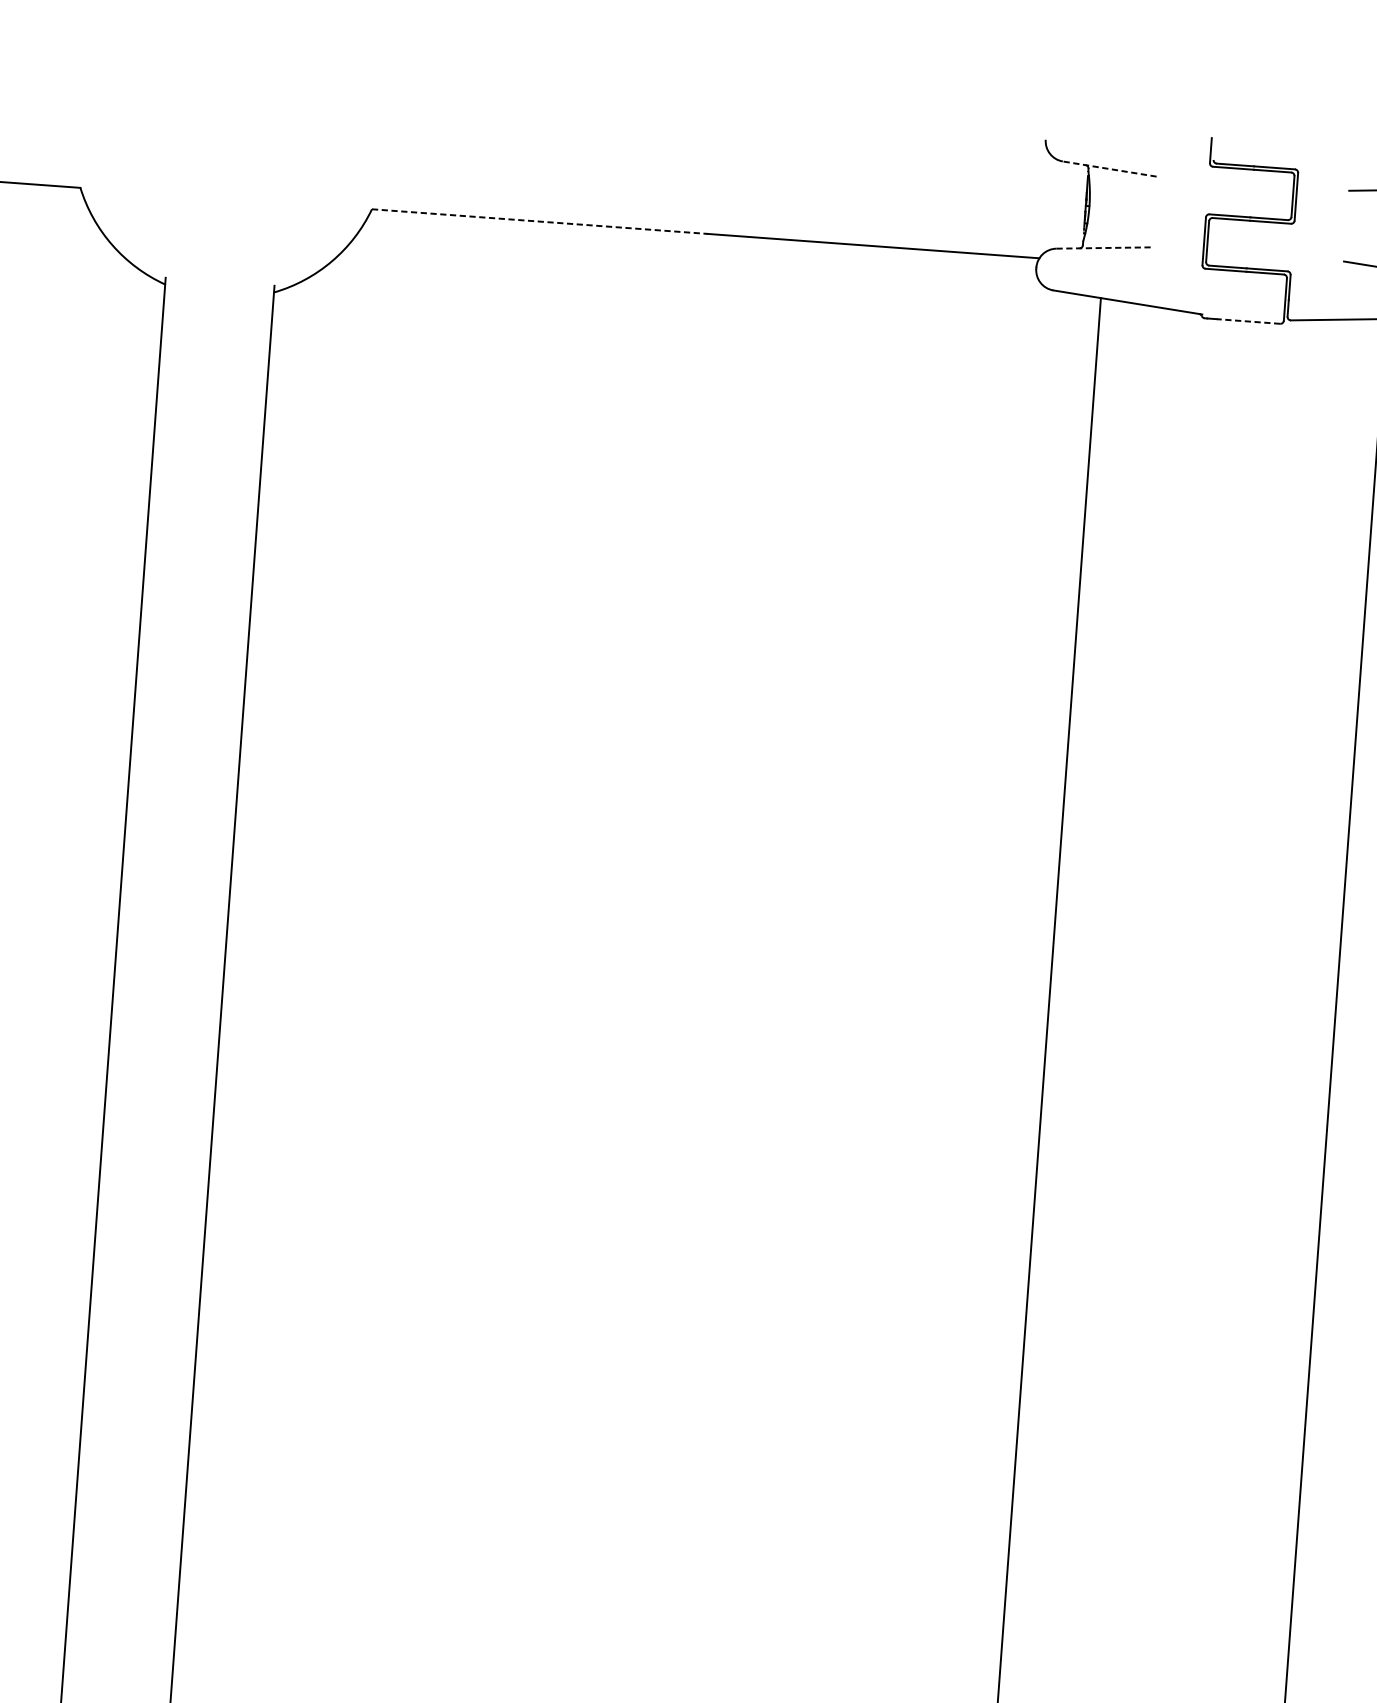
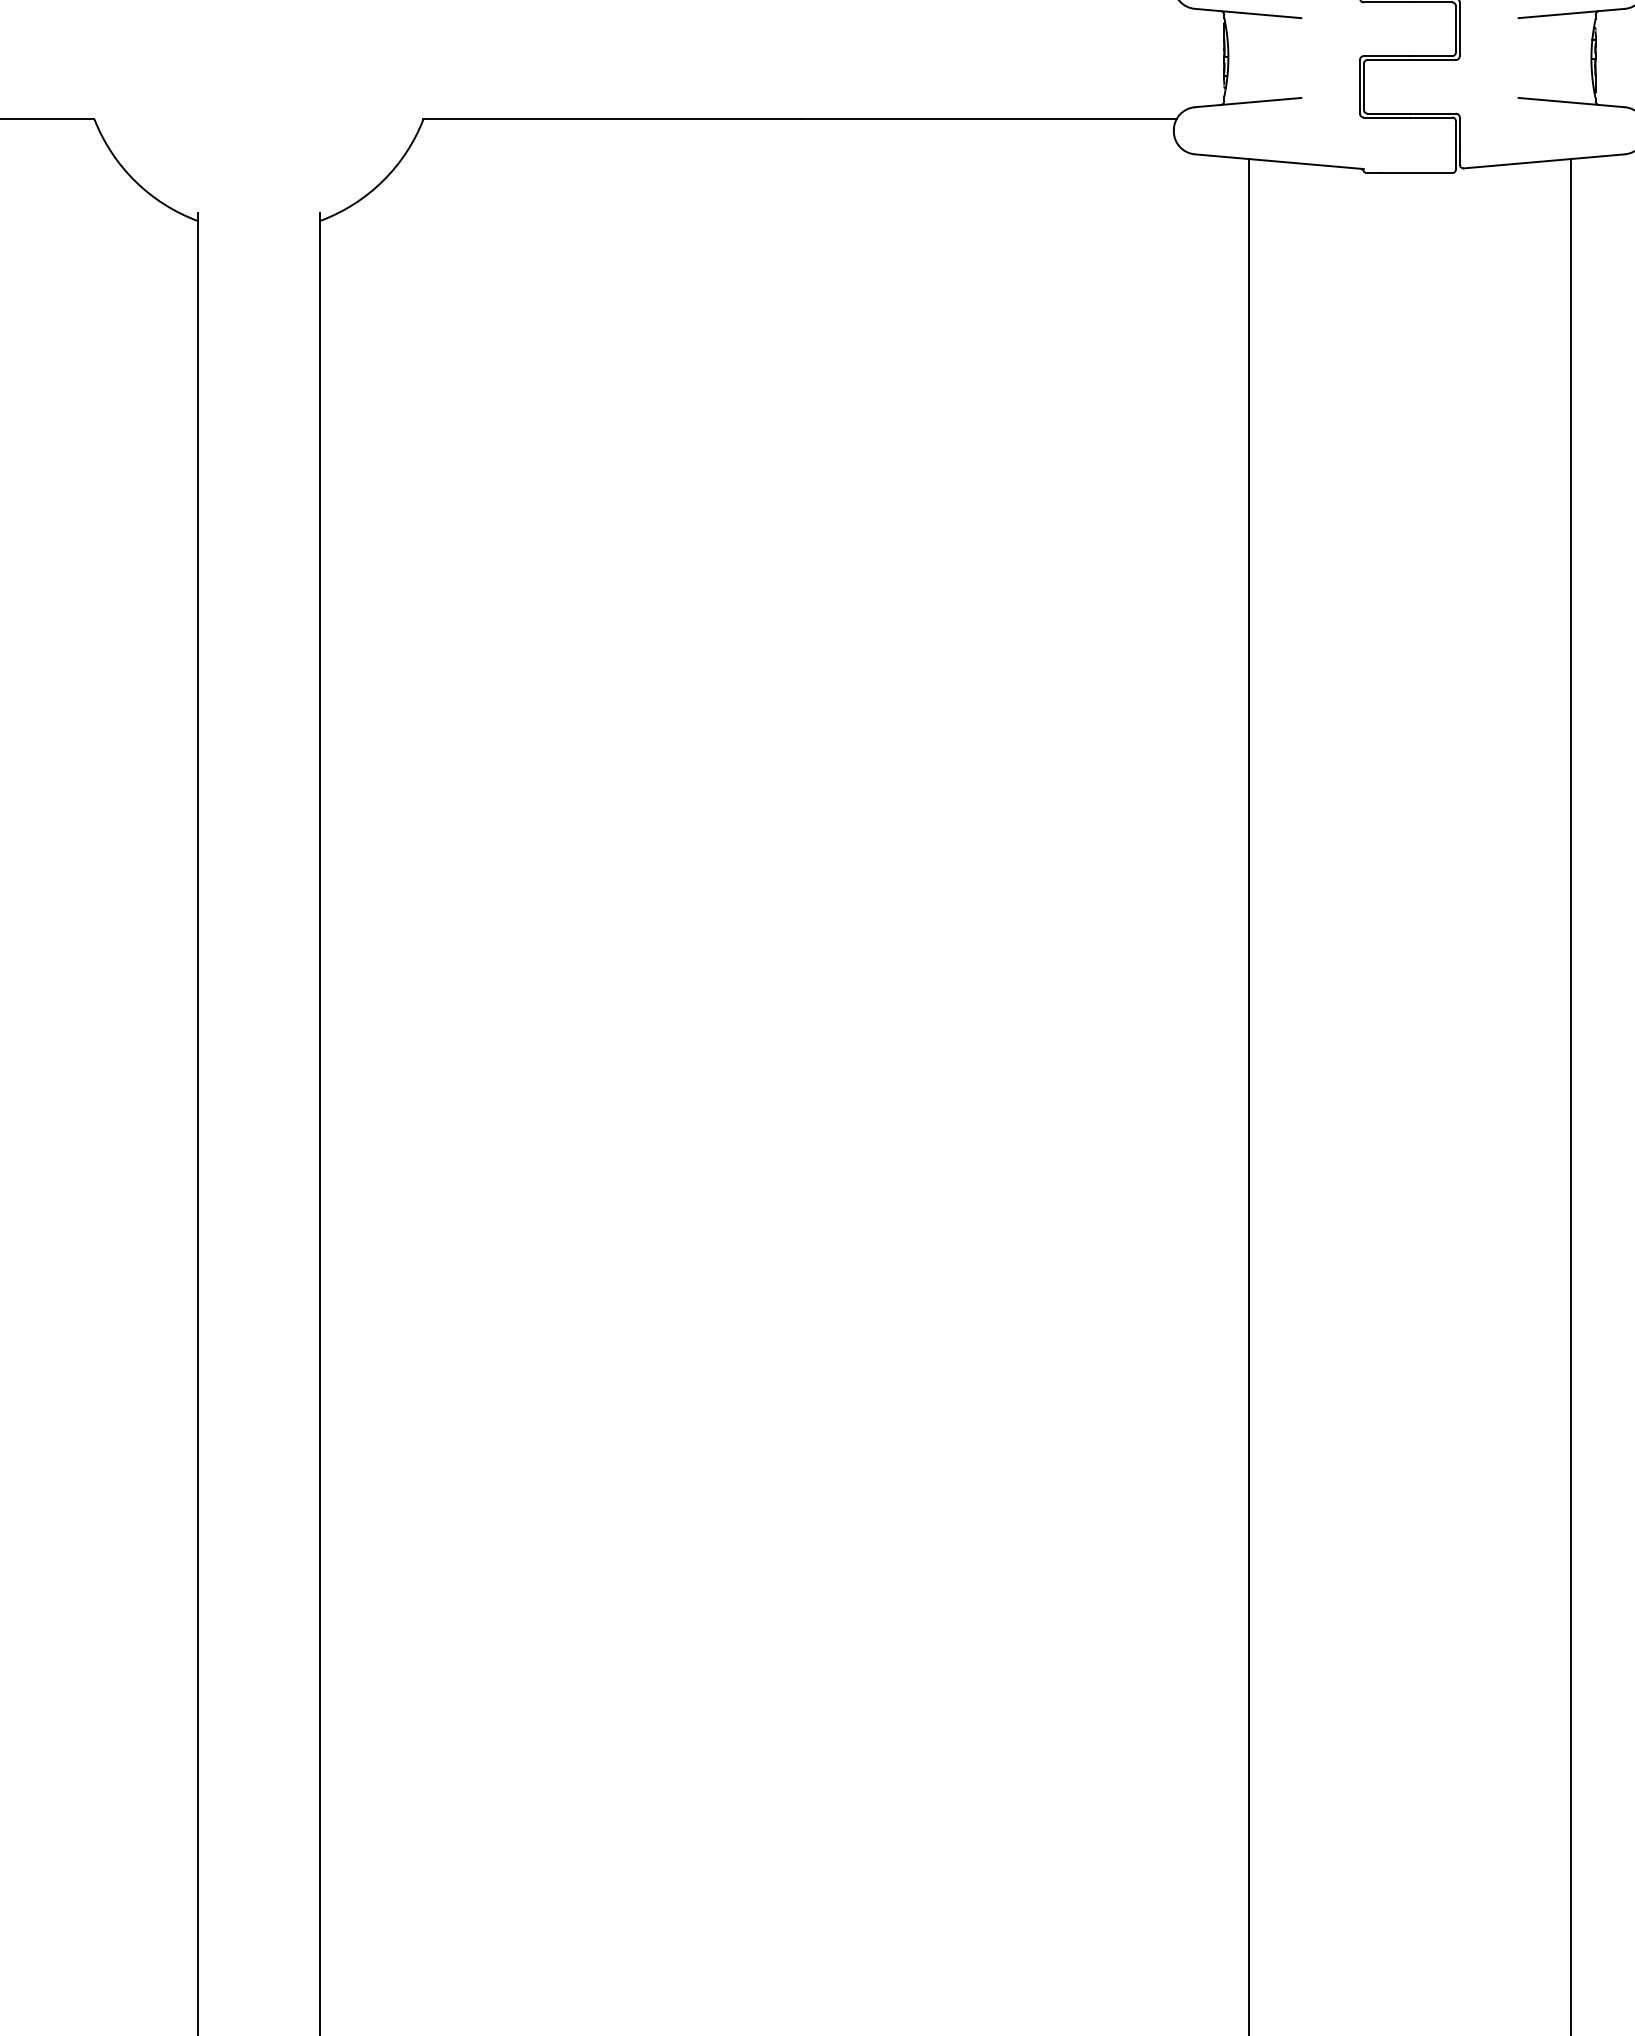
line: (1109, 169) -> (1247, 13), dashed -> solid
line: (540, 221) -> (613, 119), dashed -> solid
line: (1104, 247) -> (1248, 102), dashed -> solid
line: (1248, 321) -> (1416, 173), dashed -> solid

